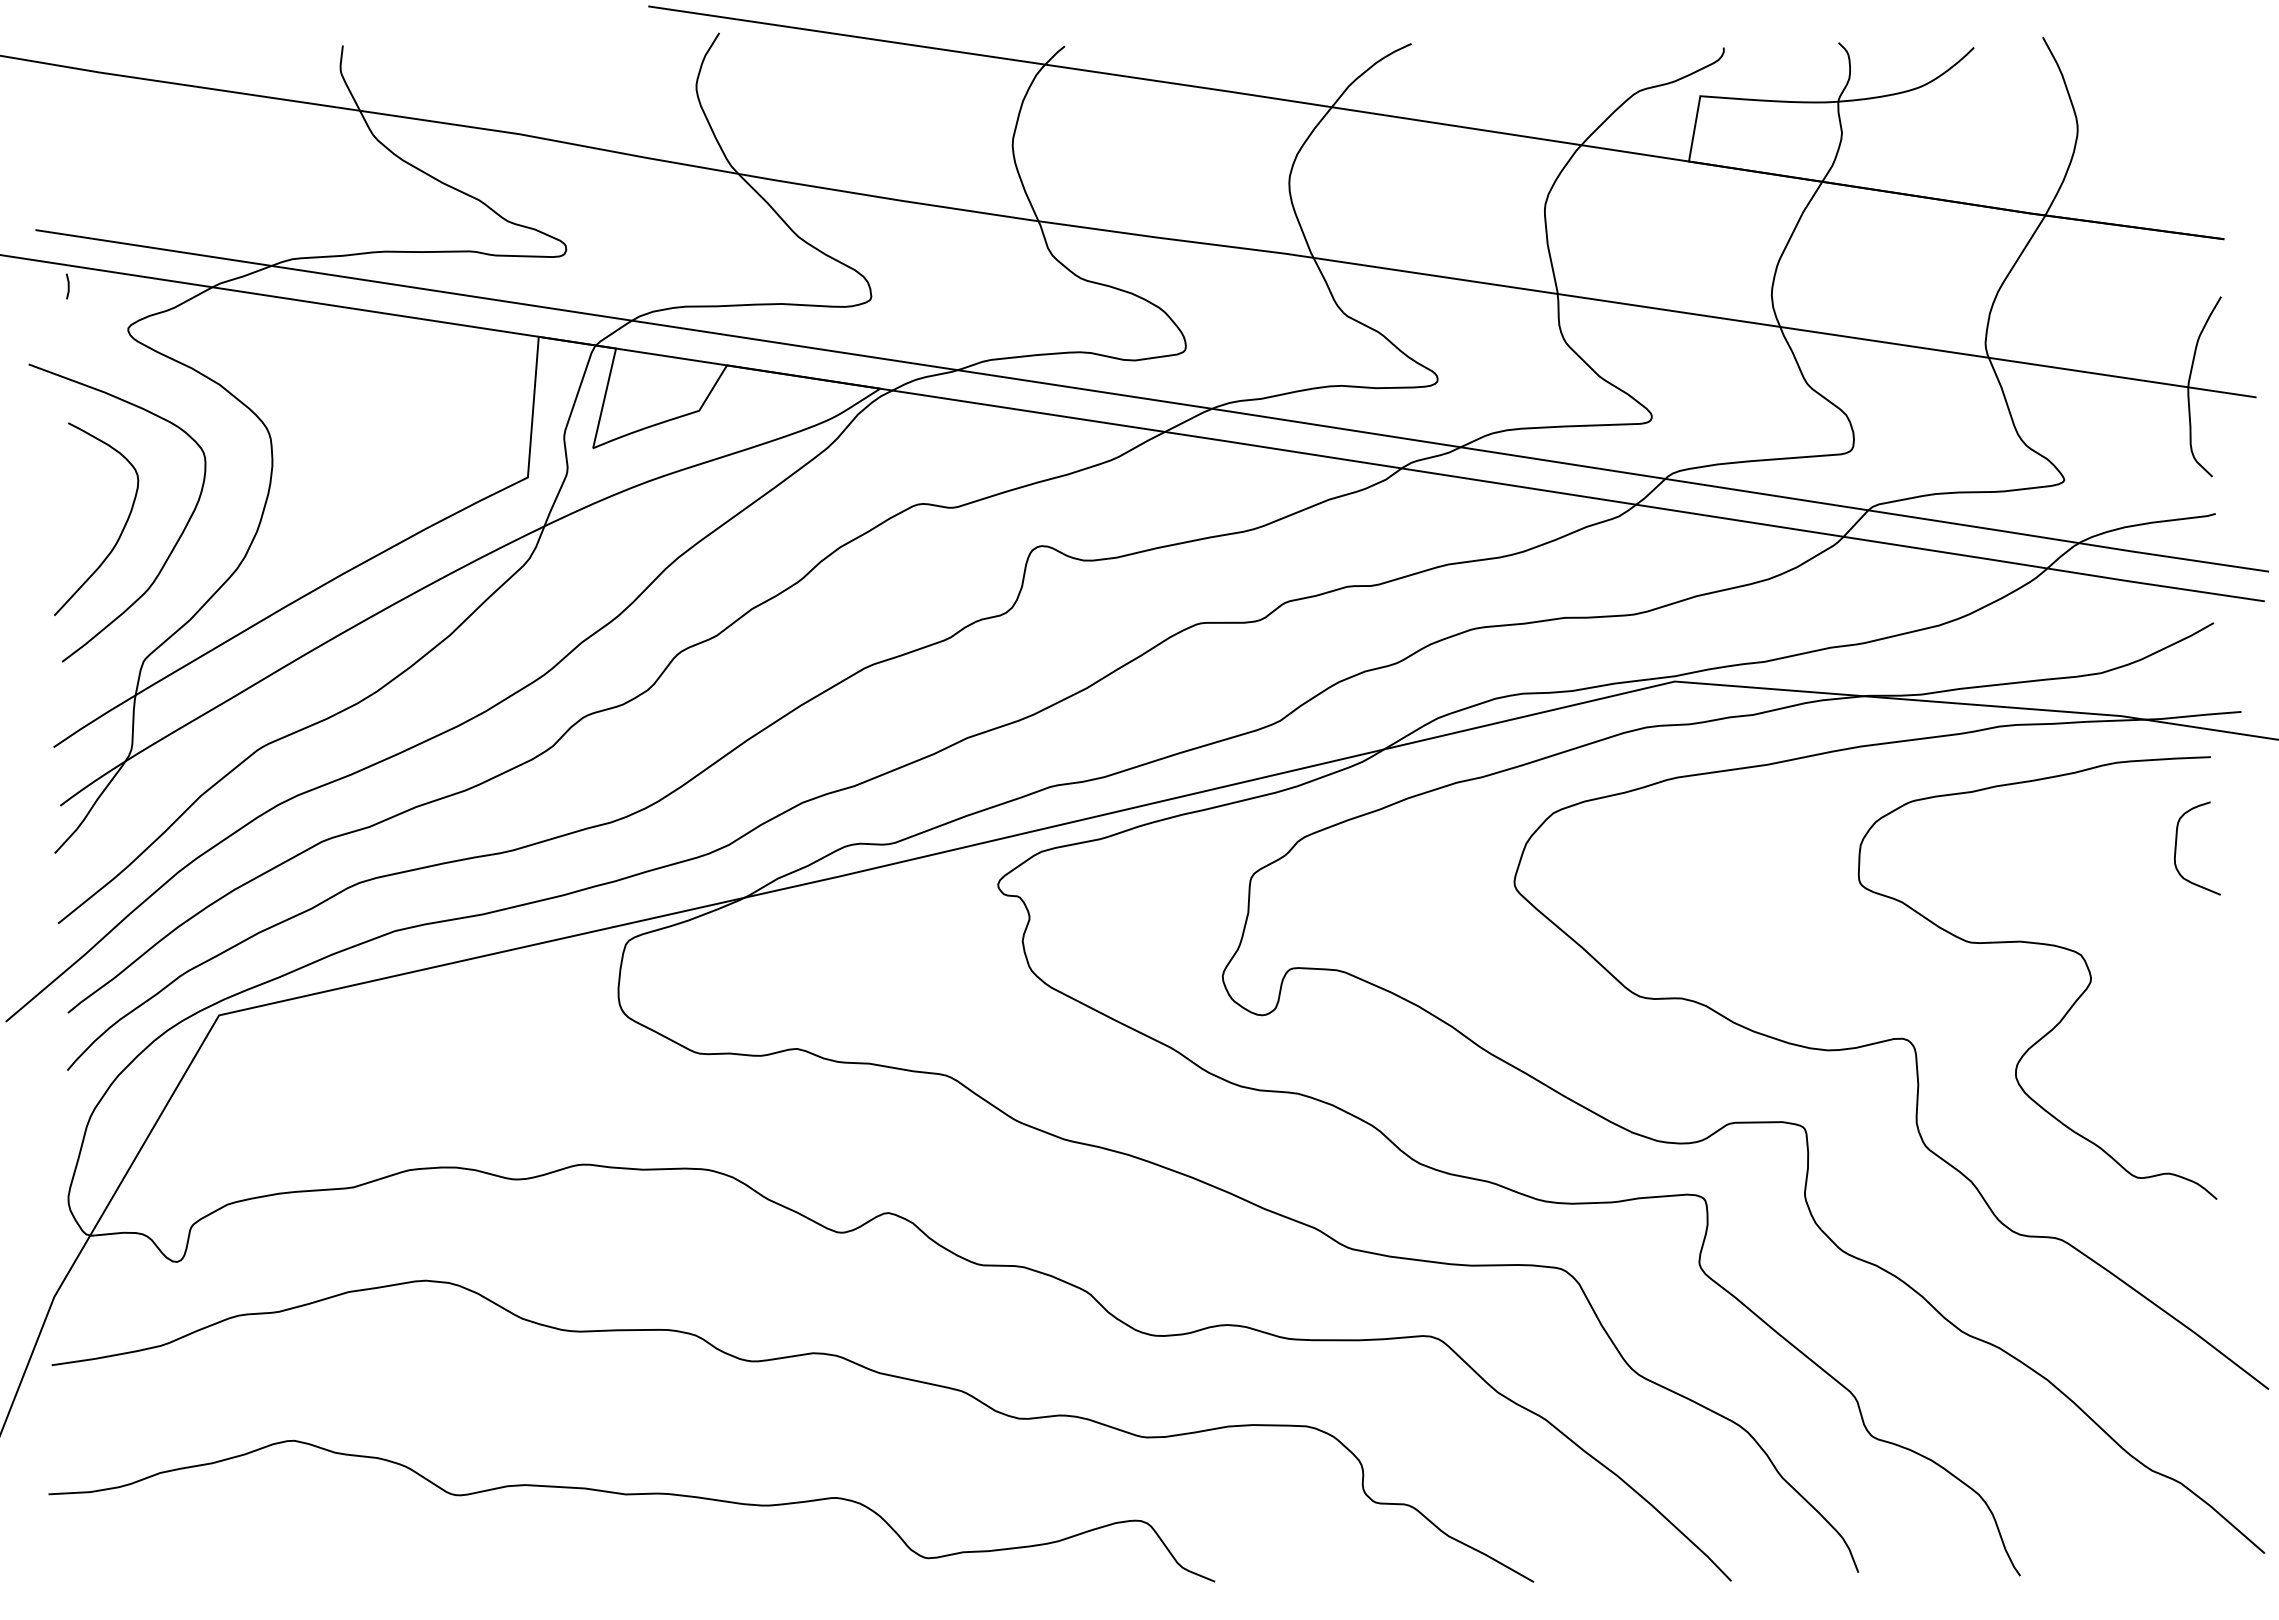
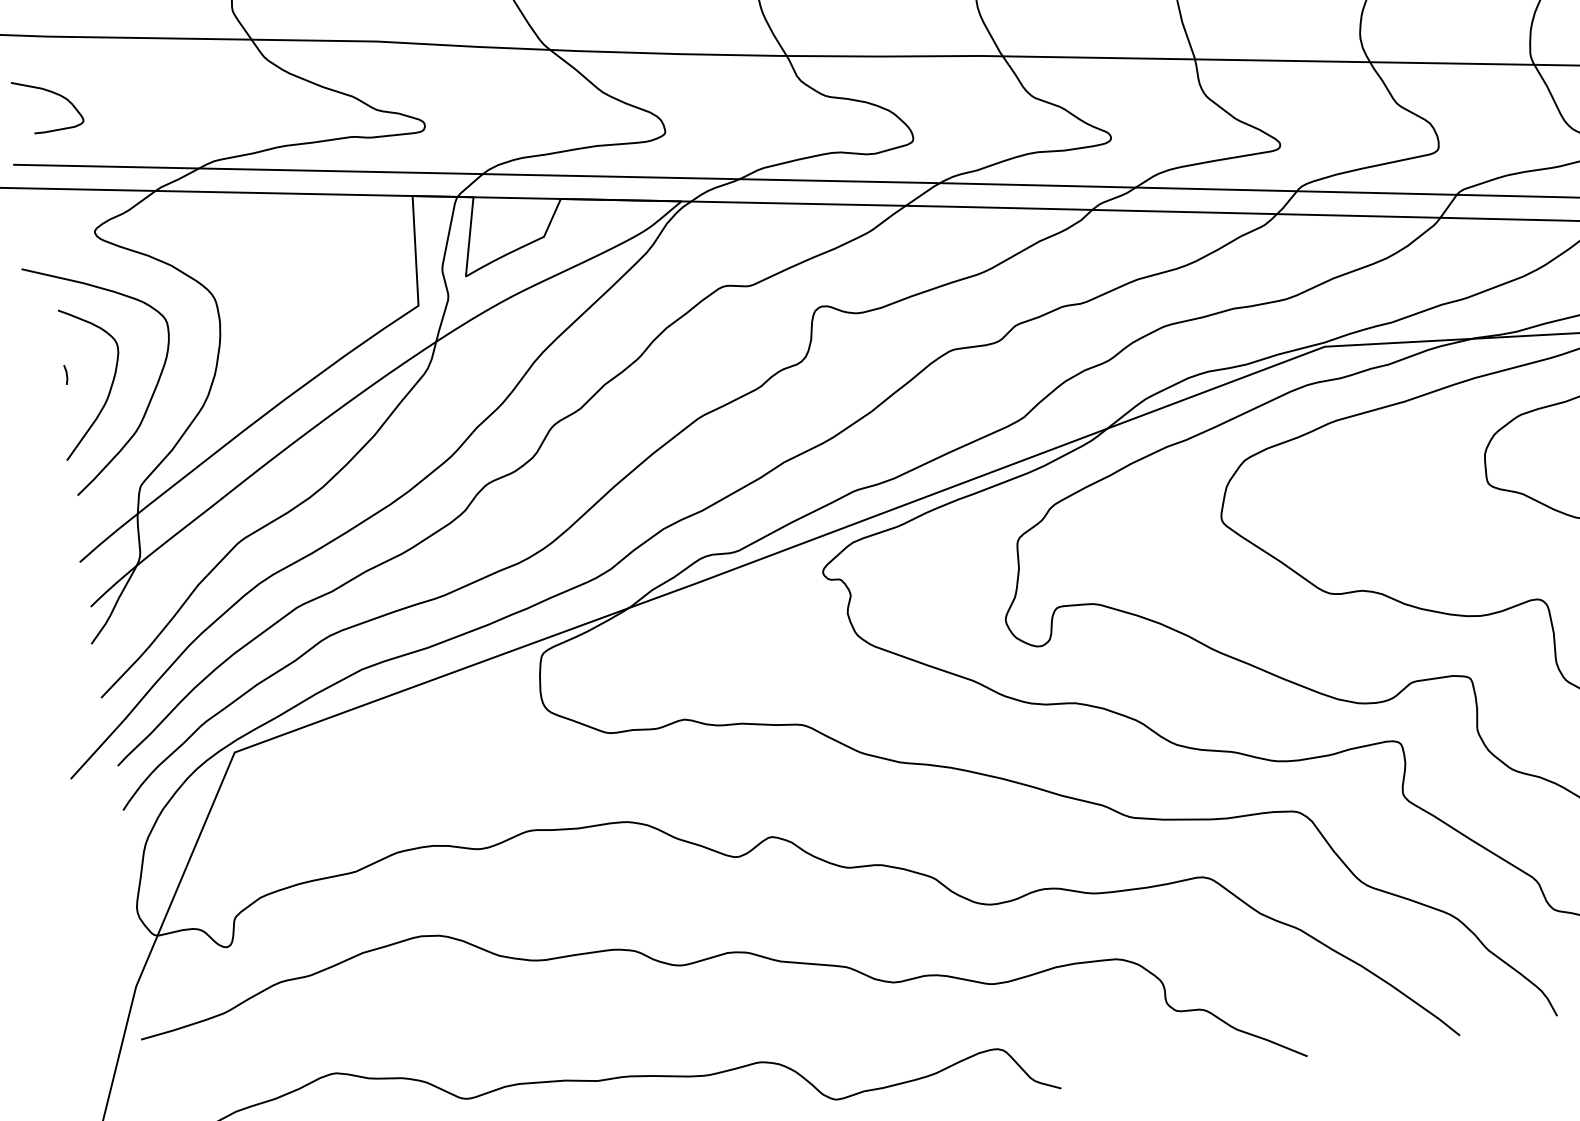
curve: (97, 145) -> (52, 93), added
line: (67, 286) -> (65, 374), moved

